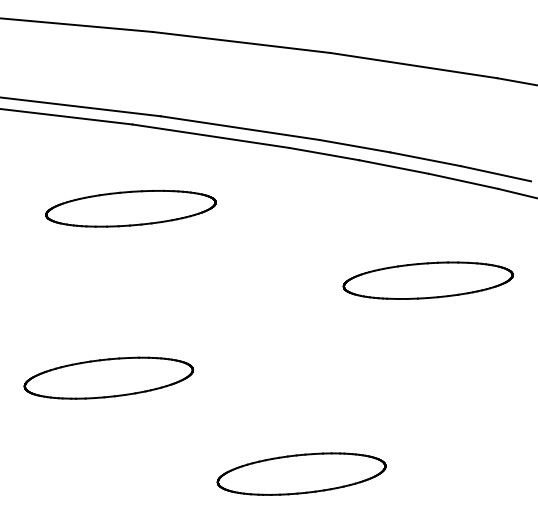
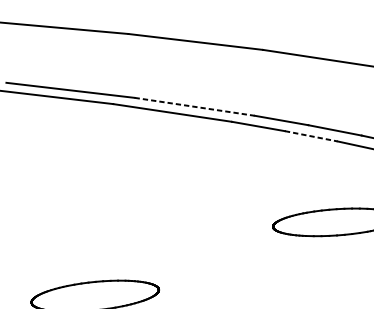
line: (240, 128) -> (194, 107), solid -> dashed
line: (394, 167) -> (311, 136), solid -> dashed
part: (130, 208) -> (111, 167), removed

